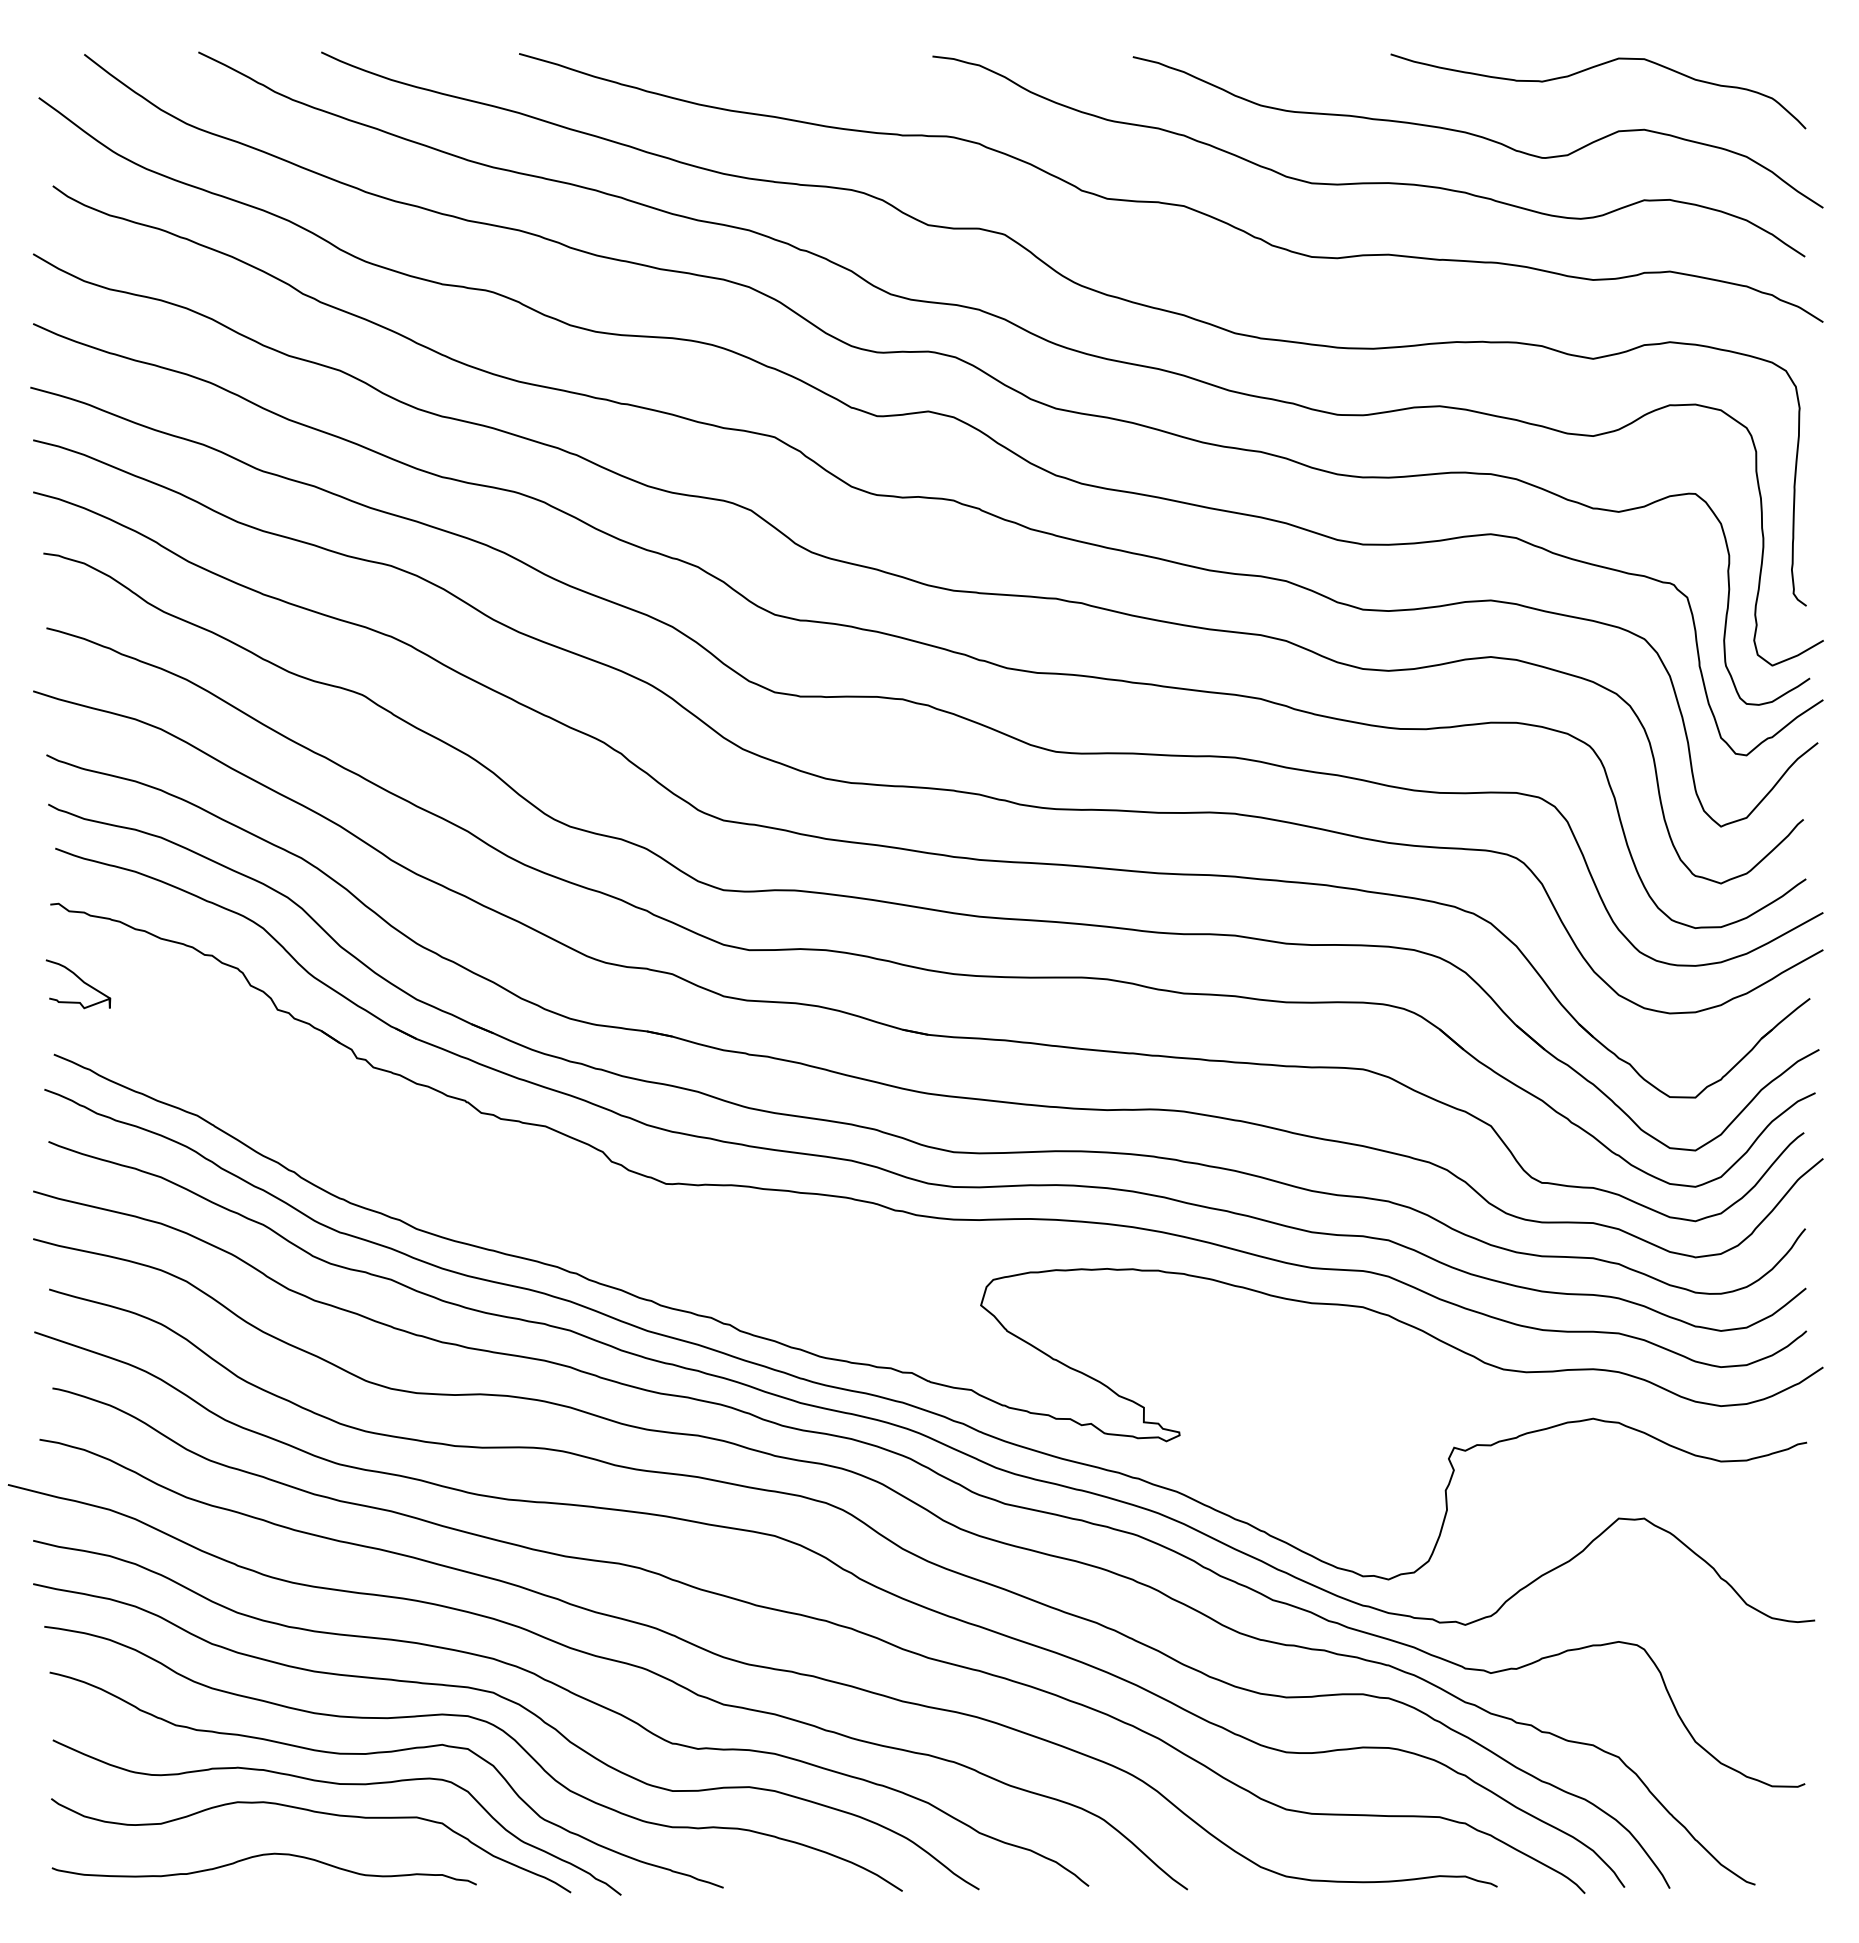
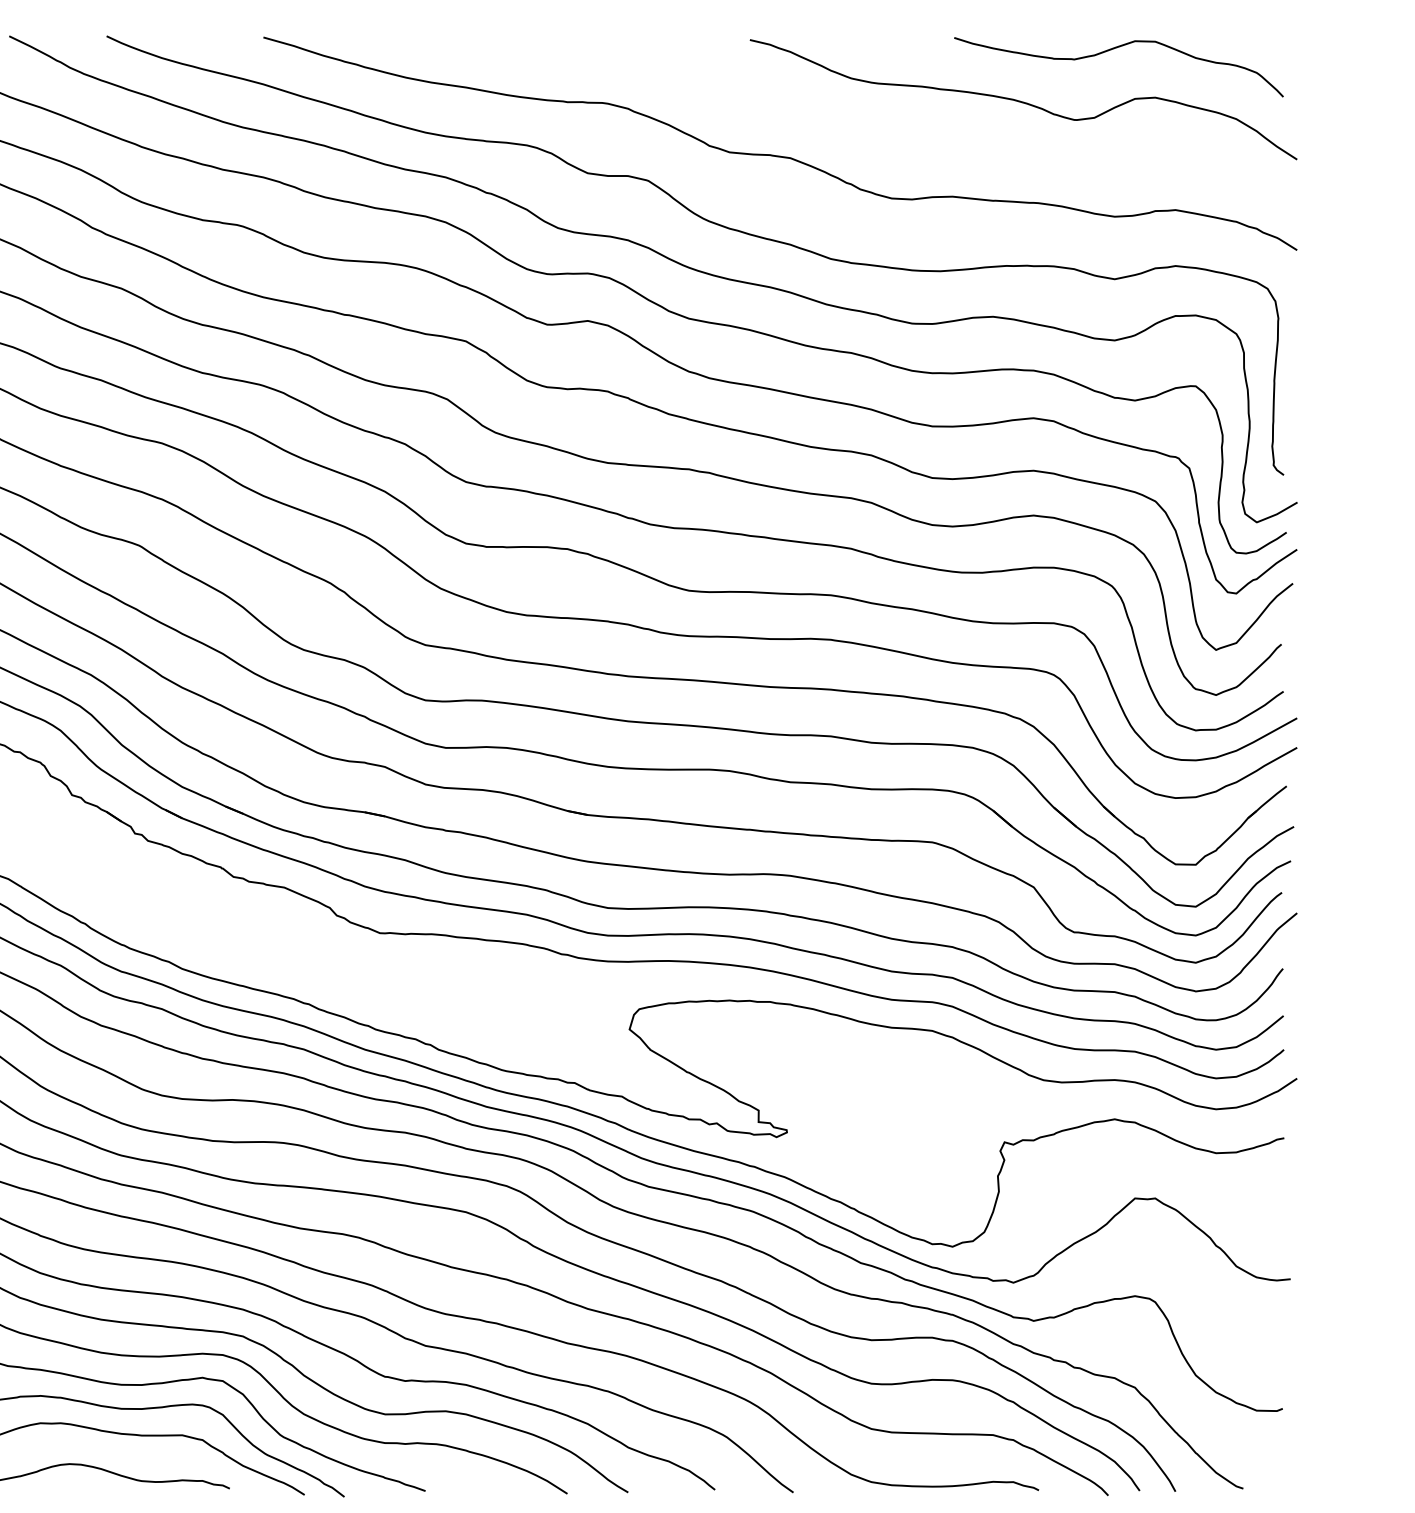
curve: (1368, 182) -> (936, 139), removed

